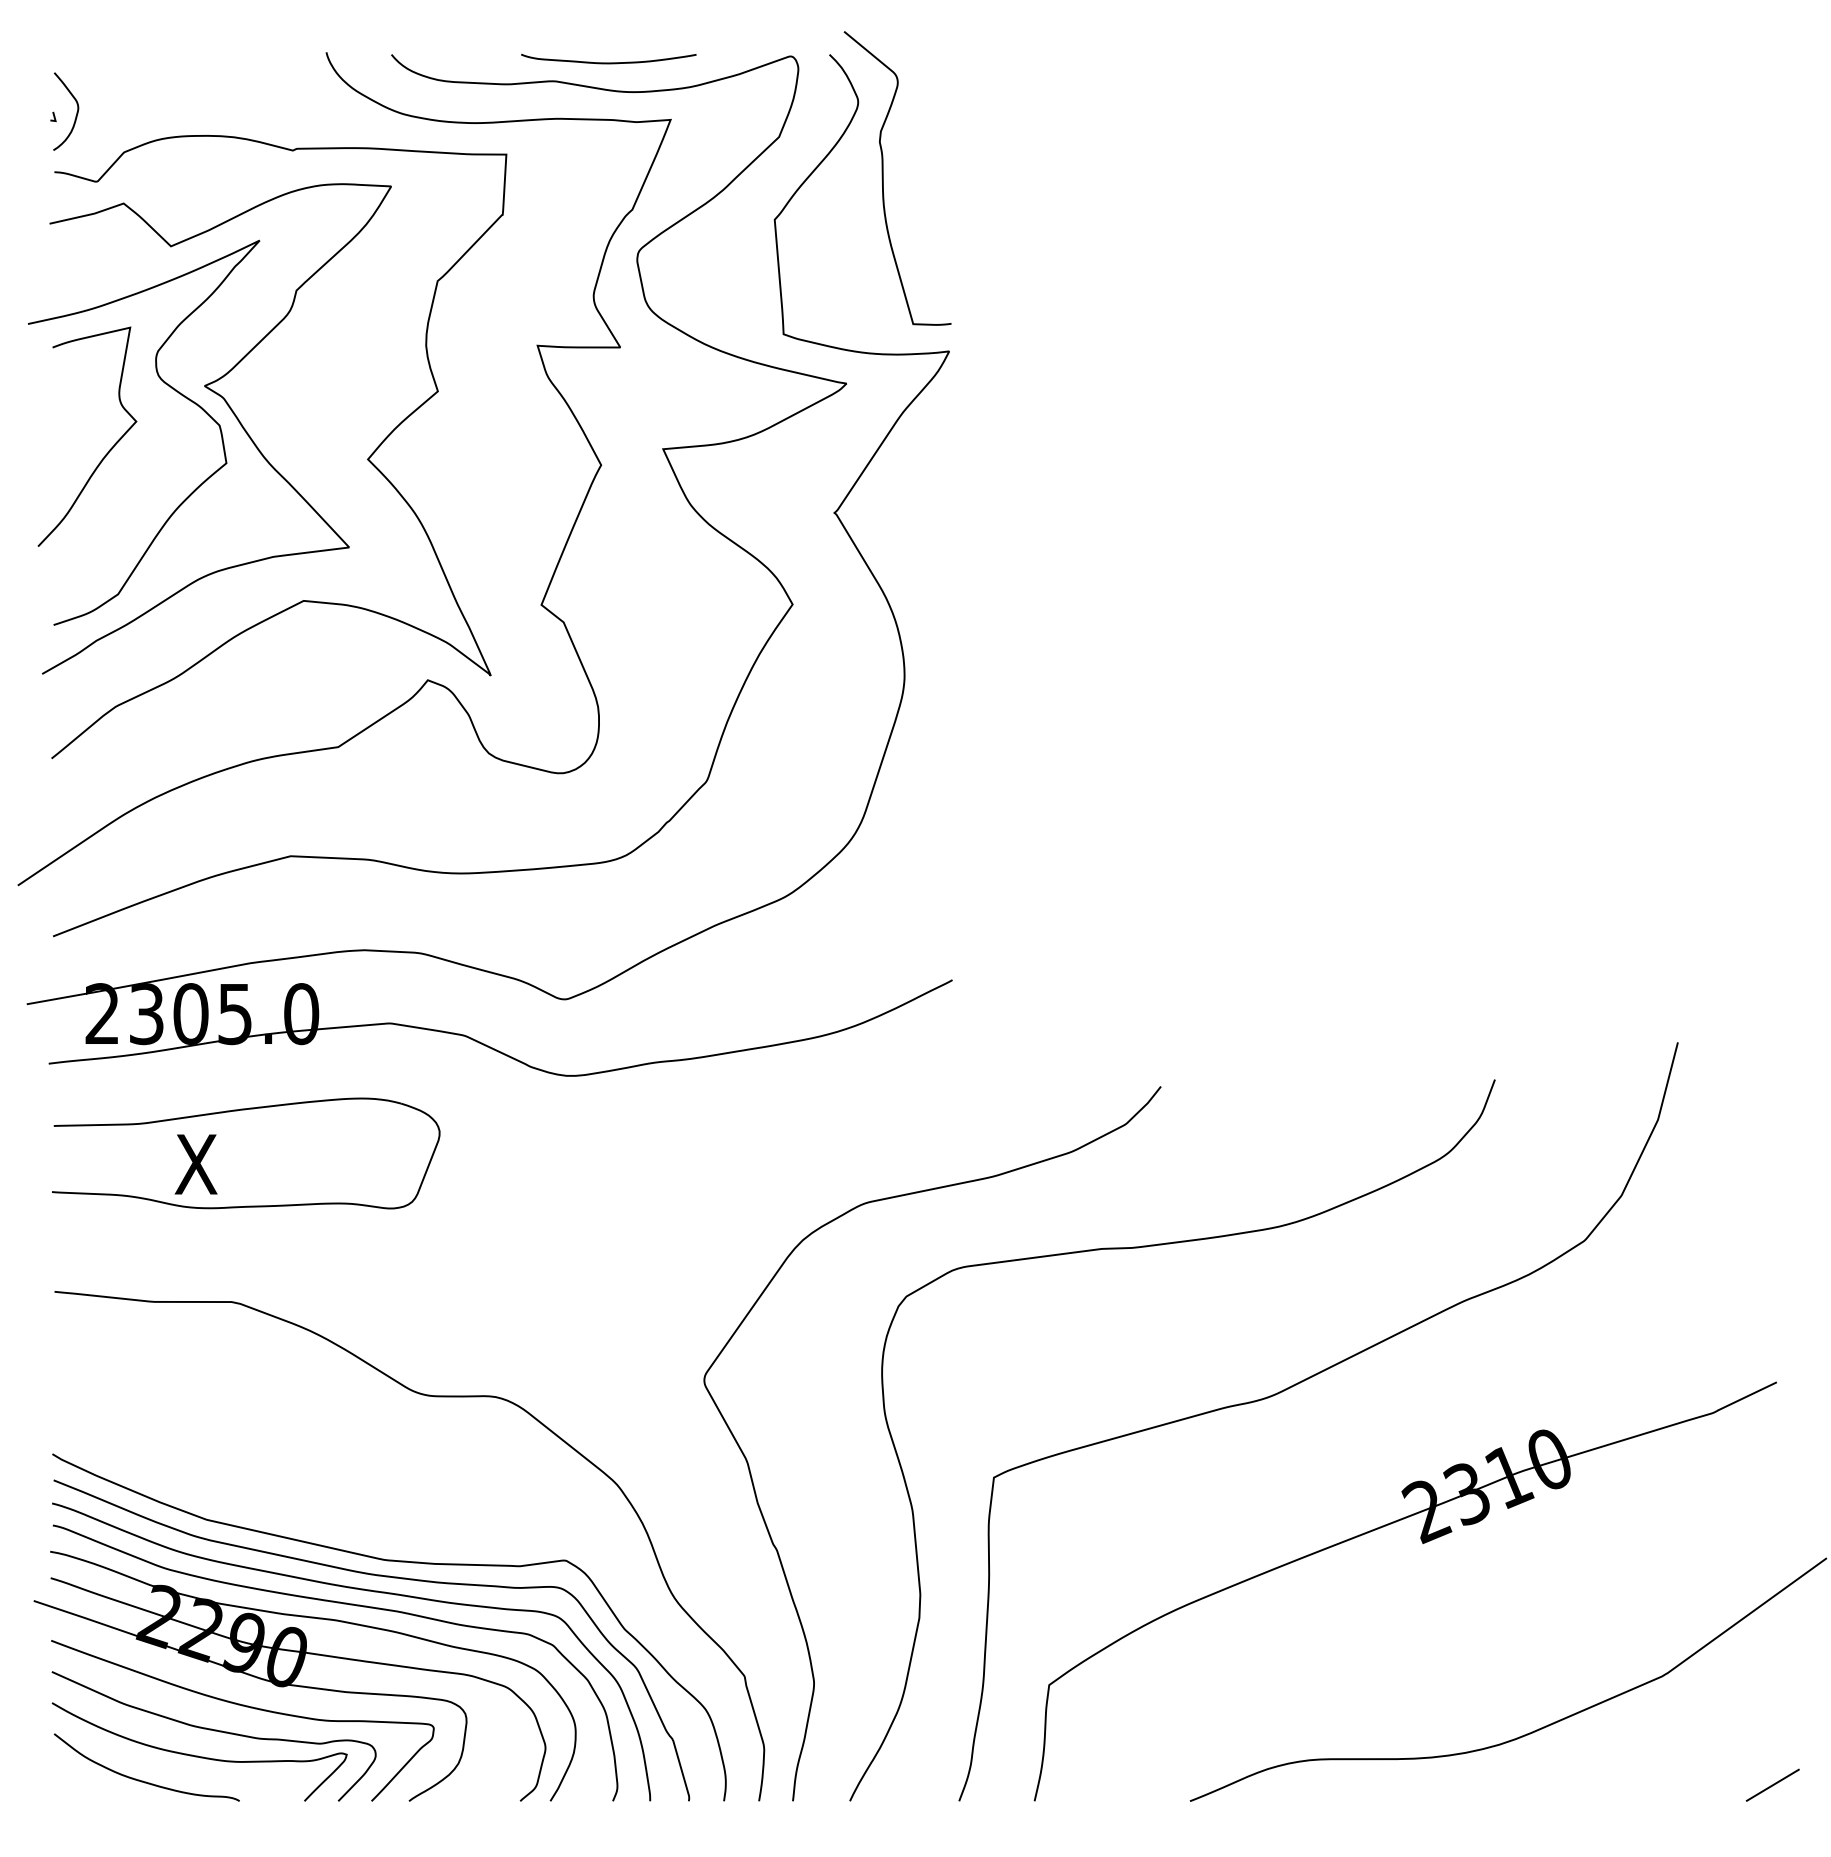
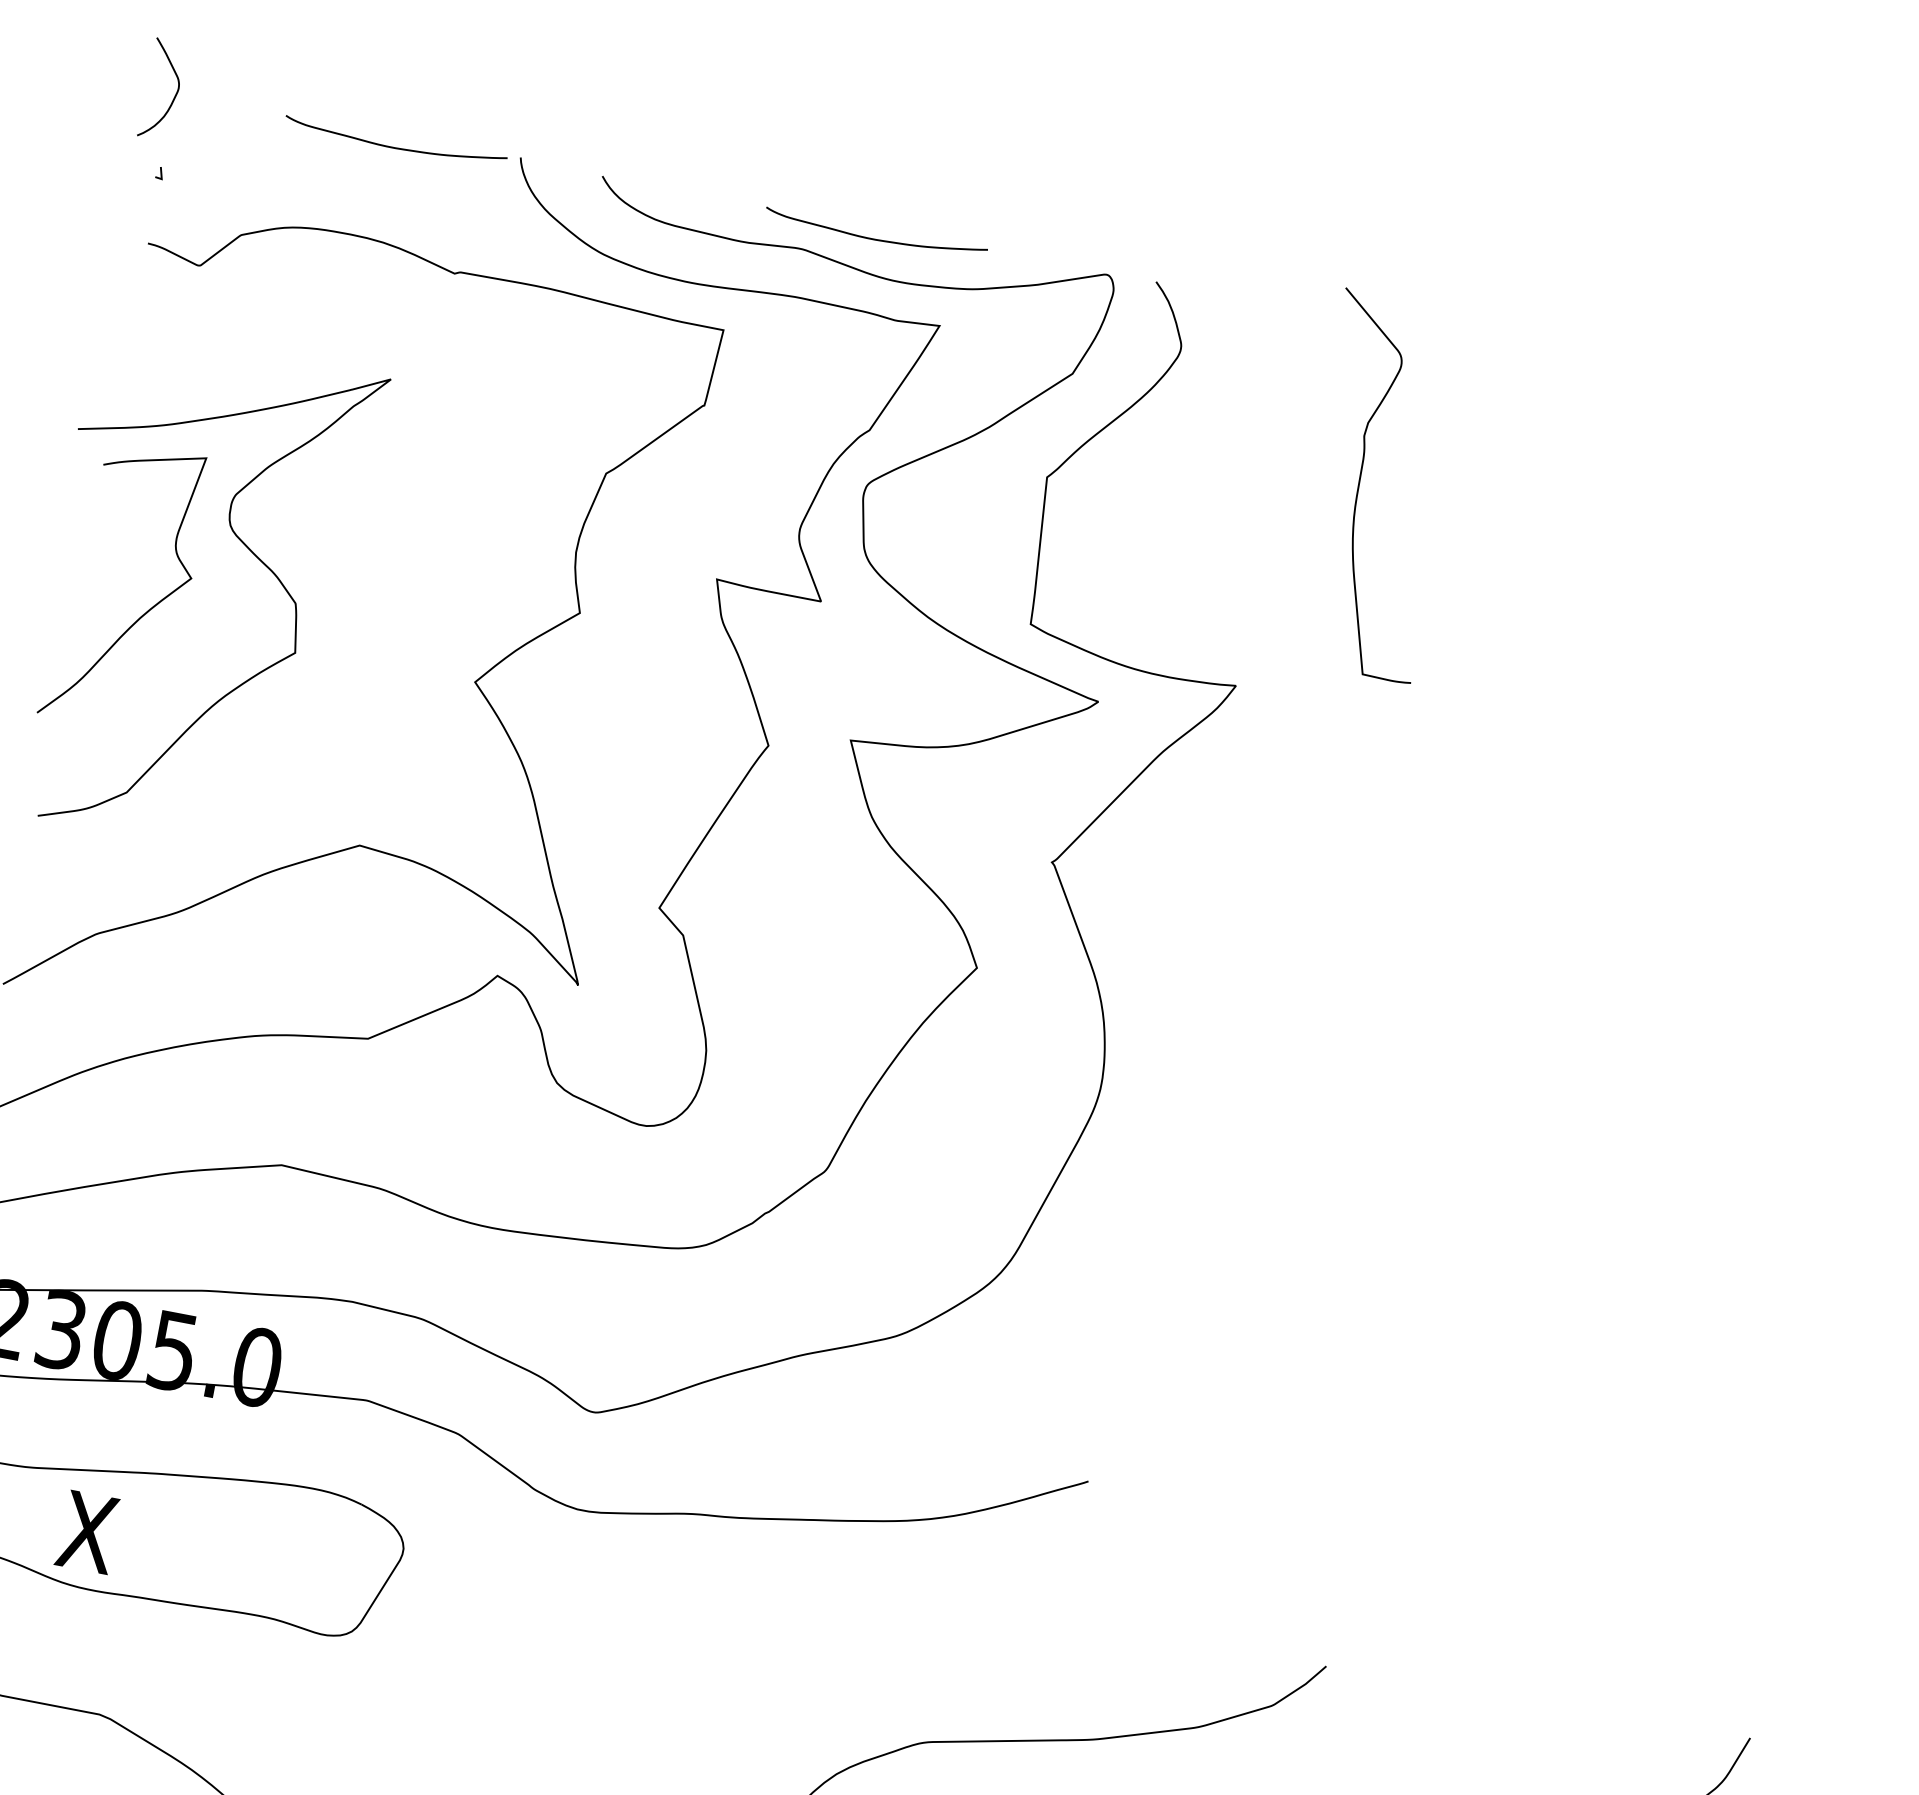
curve: (228, 62) -> (394, 146), added
curve: (75, 115) -> (173, 96), moved
curve: (883, 178) -> (1360, 482), moved
curve: (234, 416) -> (316, 595), removed

